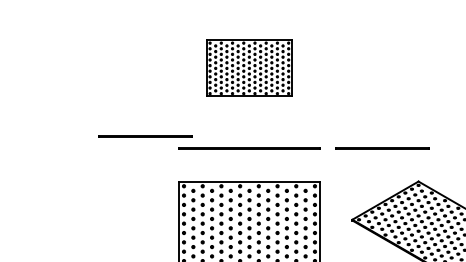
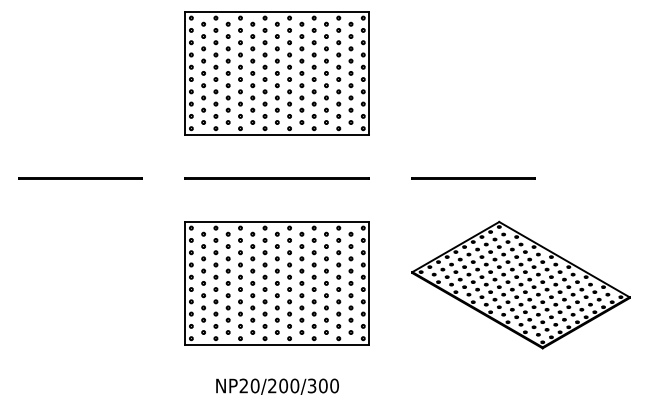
part: (248, 68) -> (276, 73), size x1.67
line: (145, 137) -> (80, 178), moved
line: (382, 148) -> (473, 178), moved

